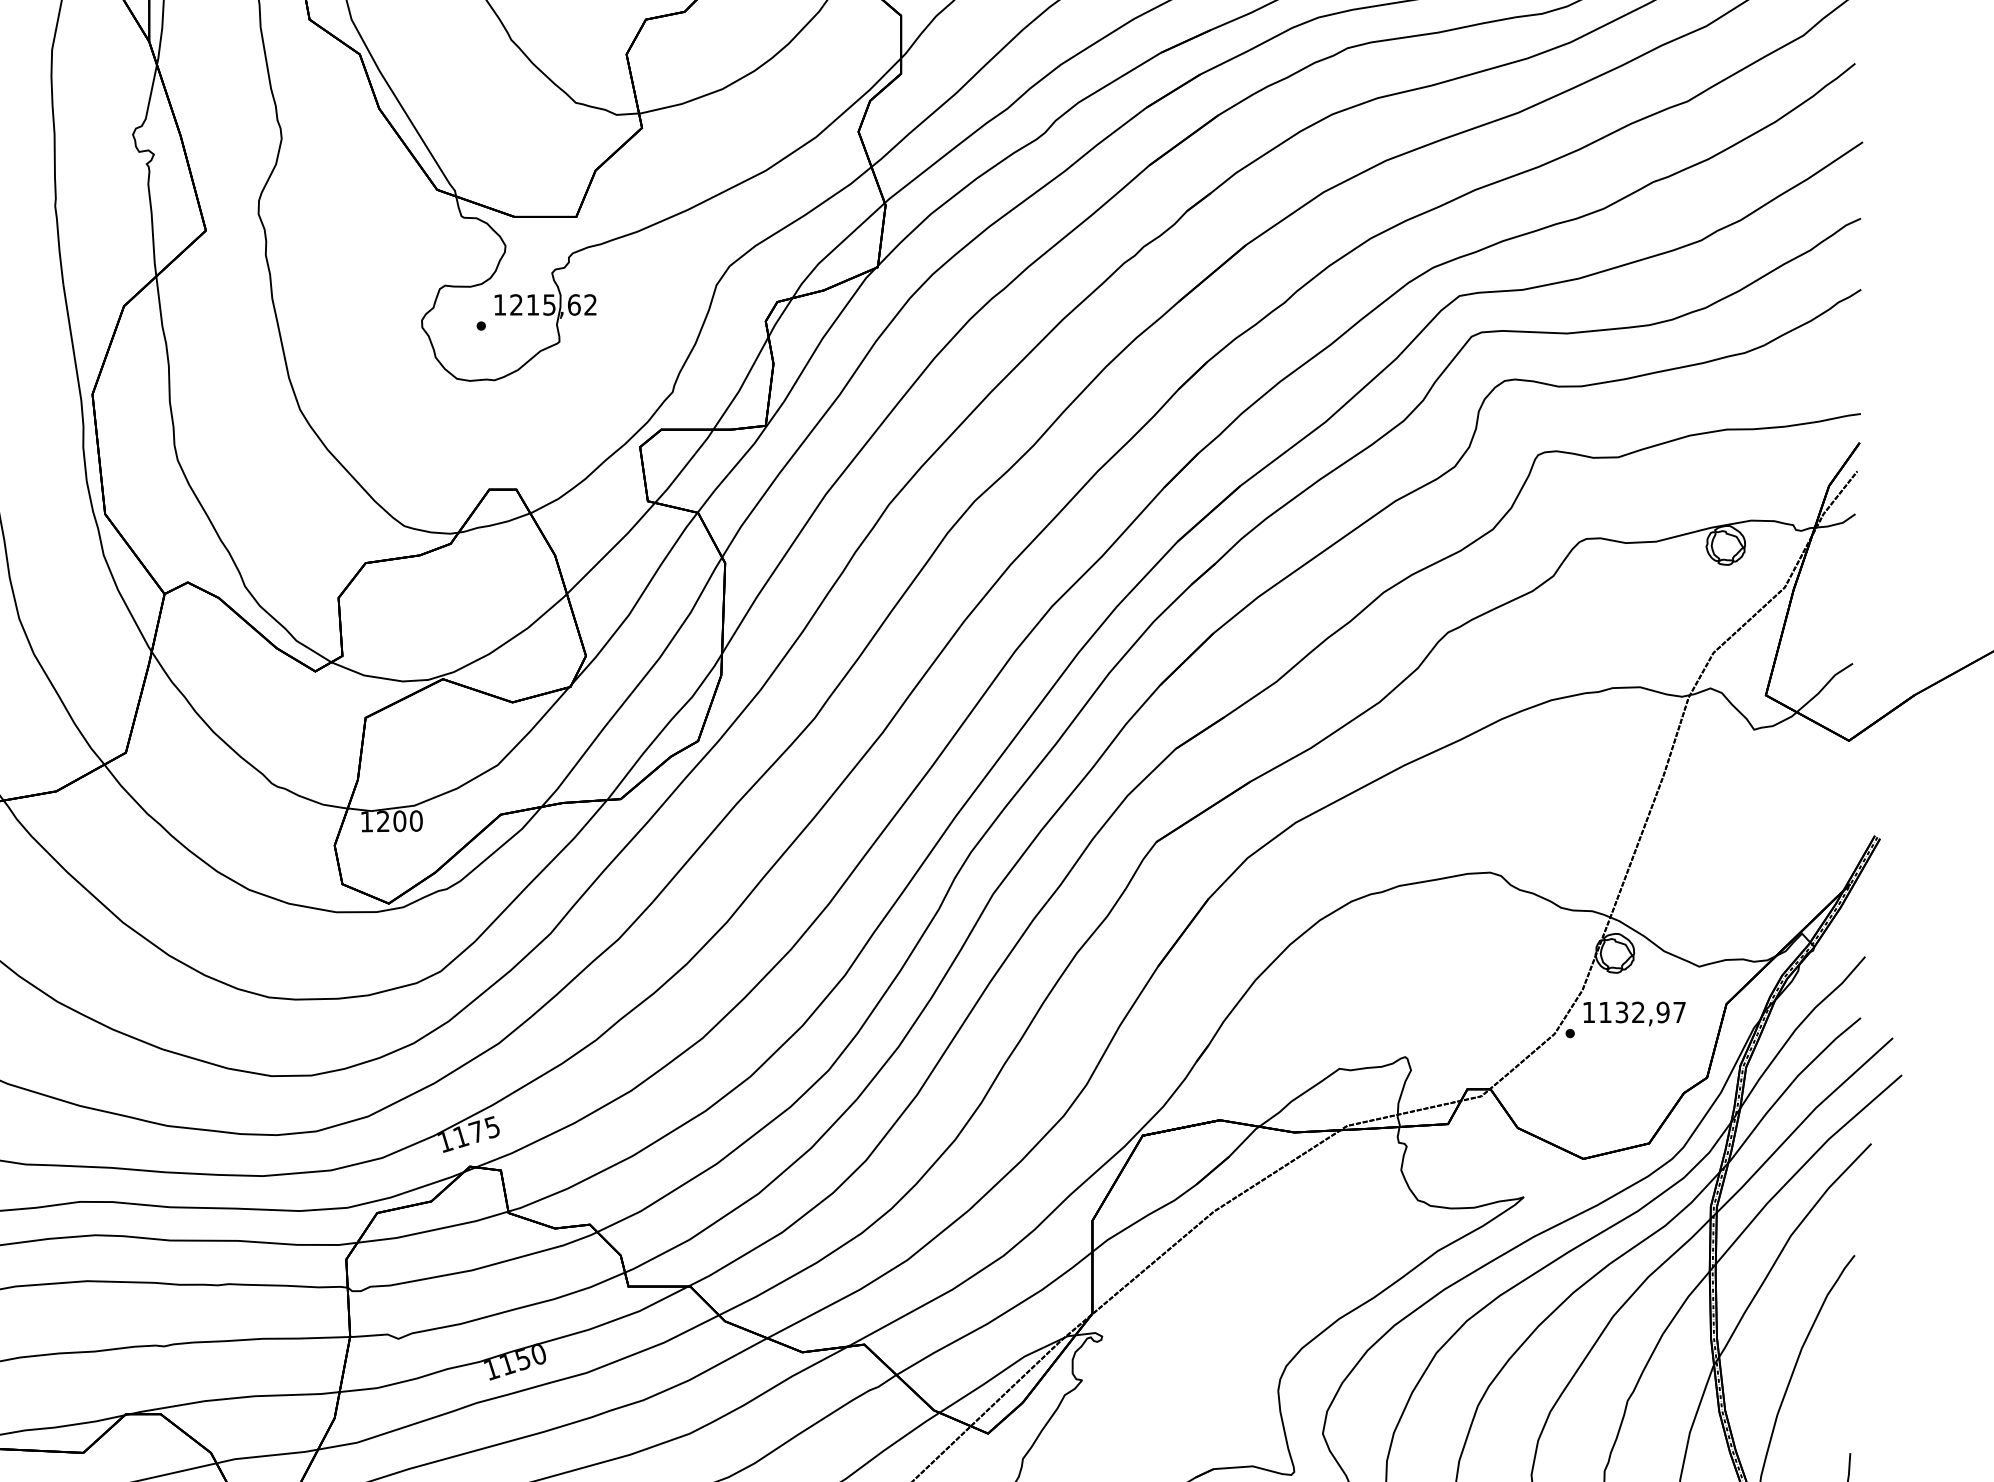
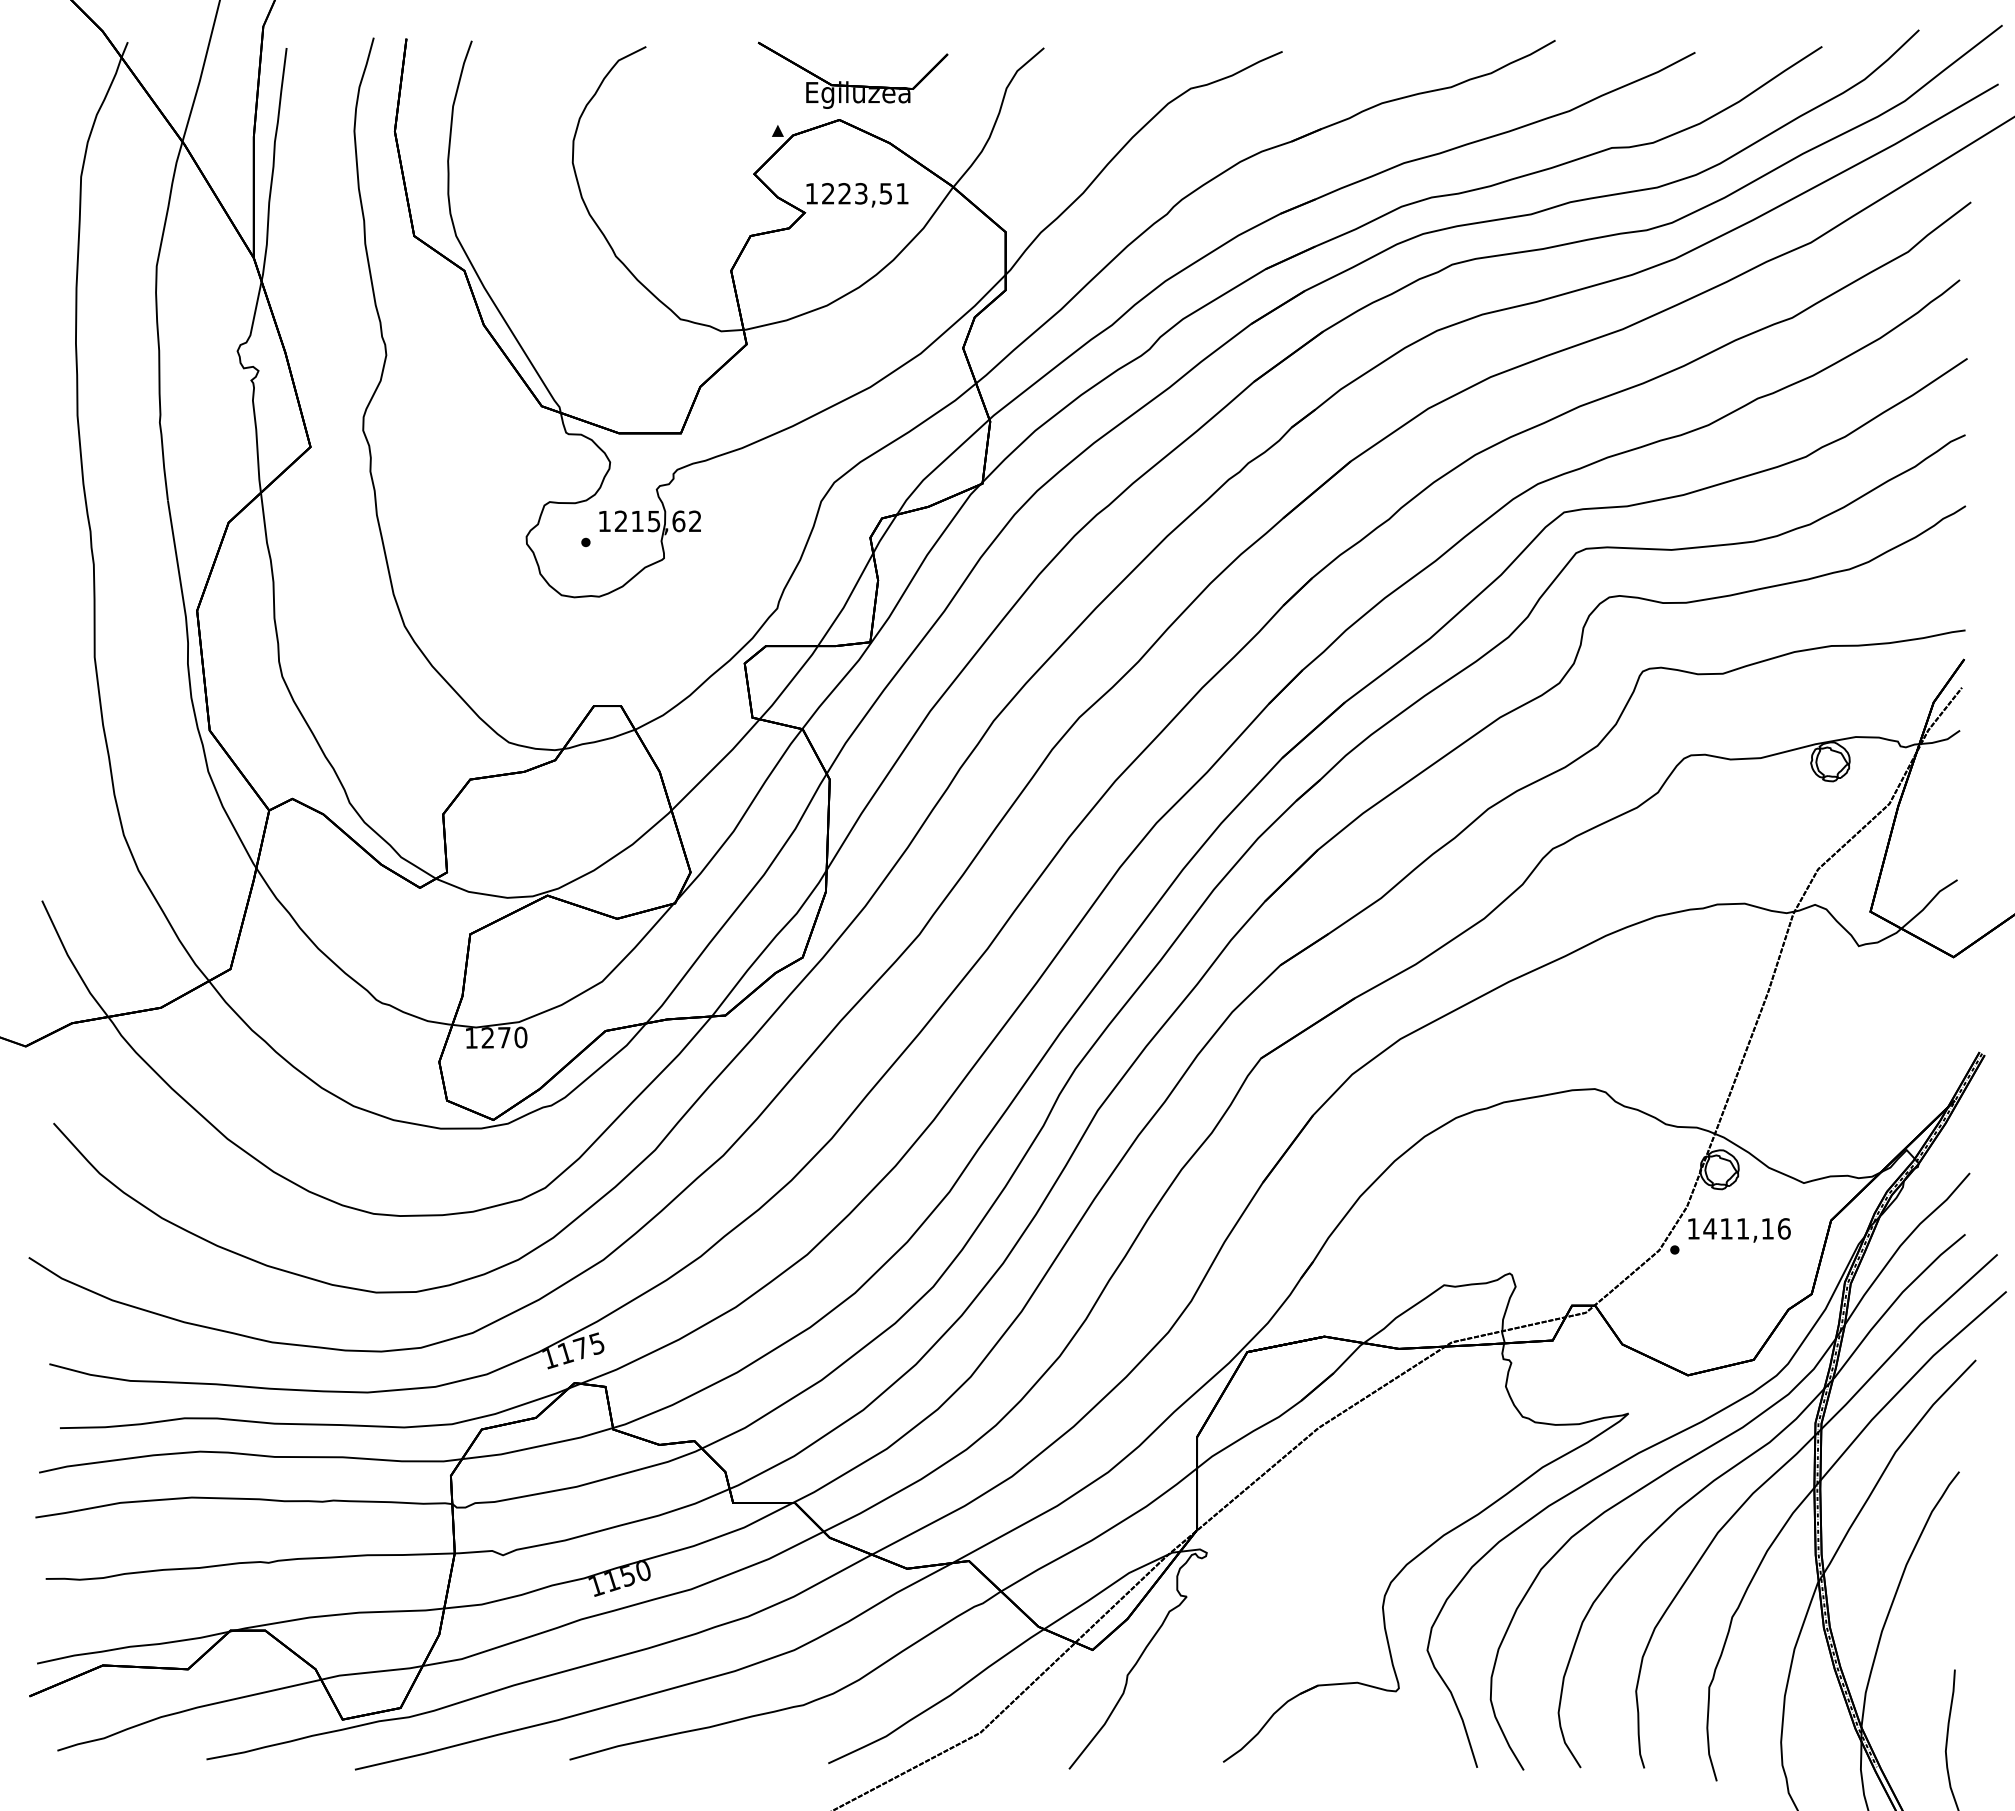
text: (399, 821) -> (504, 1037), 1200 -> 1270
text: (1641, 1012) -> (1746, 1228), 1132,97 -> 1411,16

